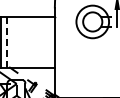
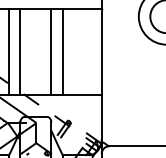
line: (7, 42) -> (20, 51), dashed -> solid
line: (25, 42) -> (51, 51), added
line: (32, 42) -> (63, 51), added

